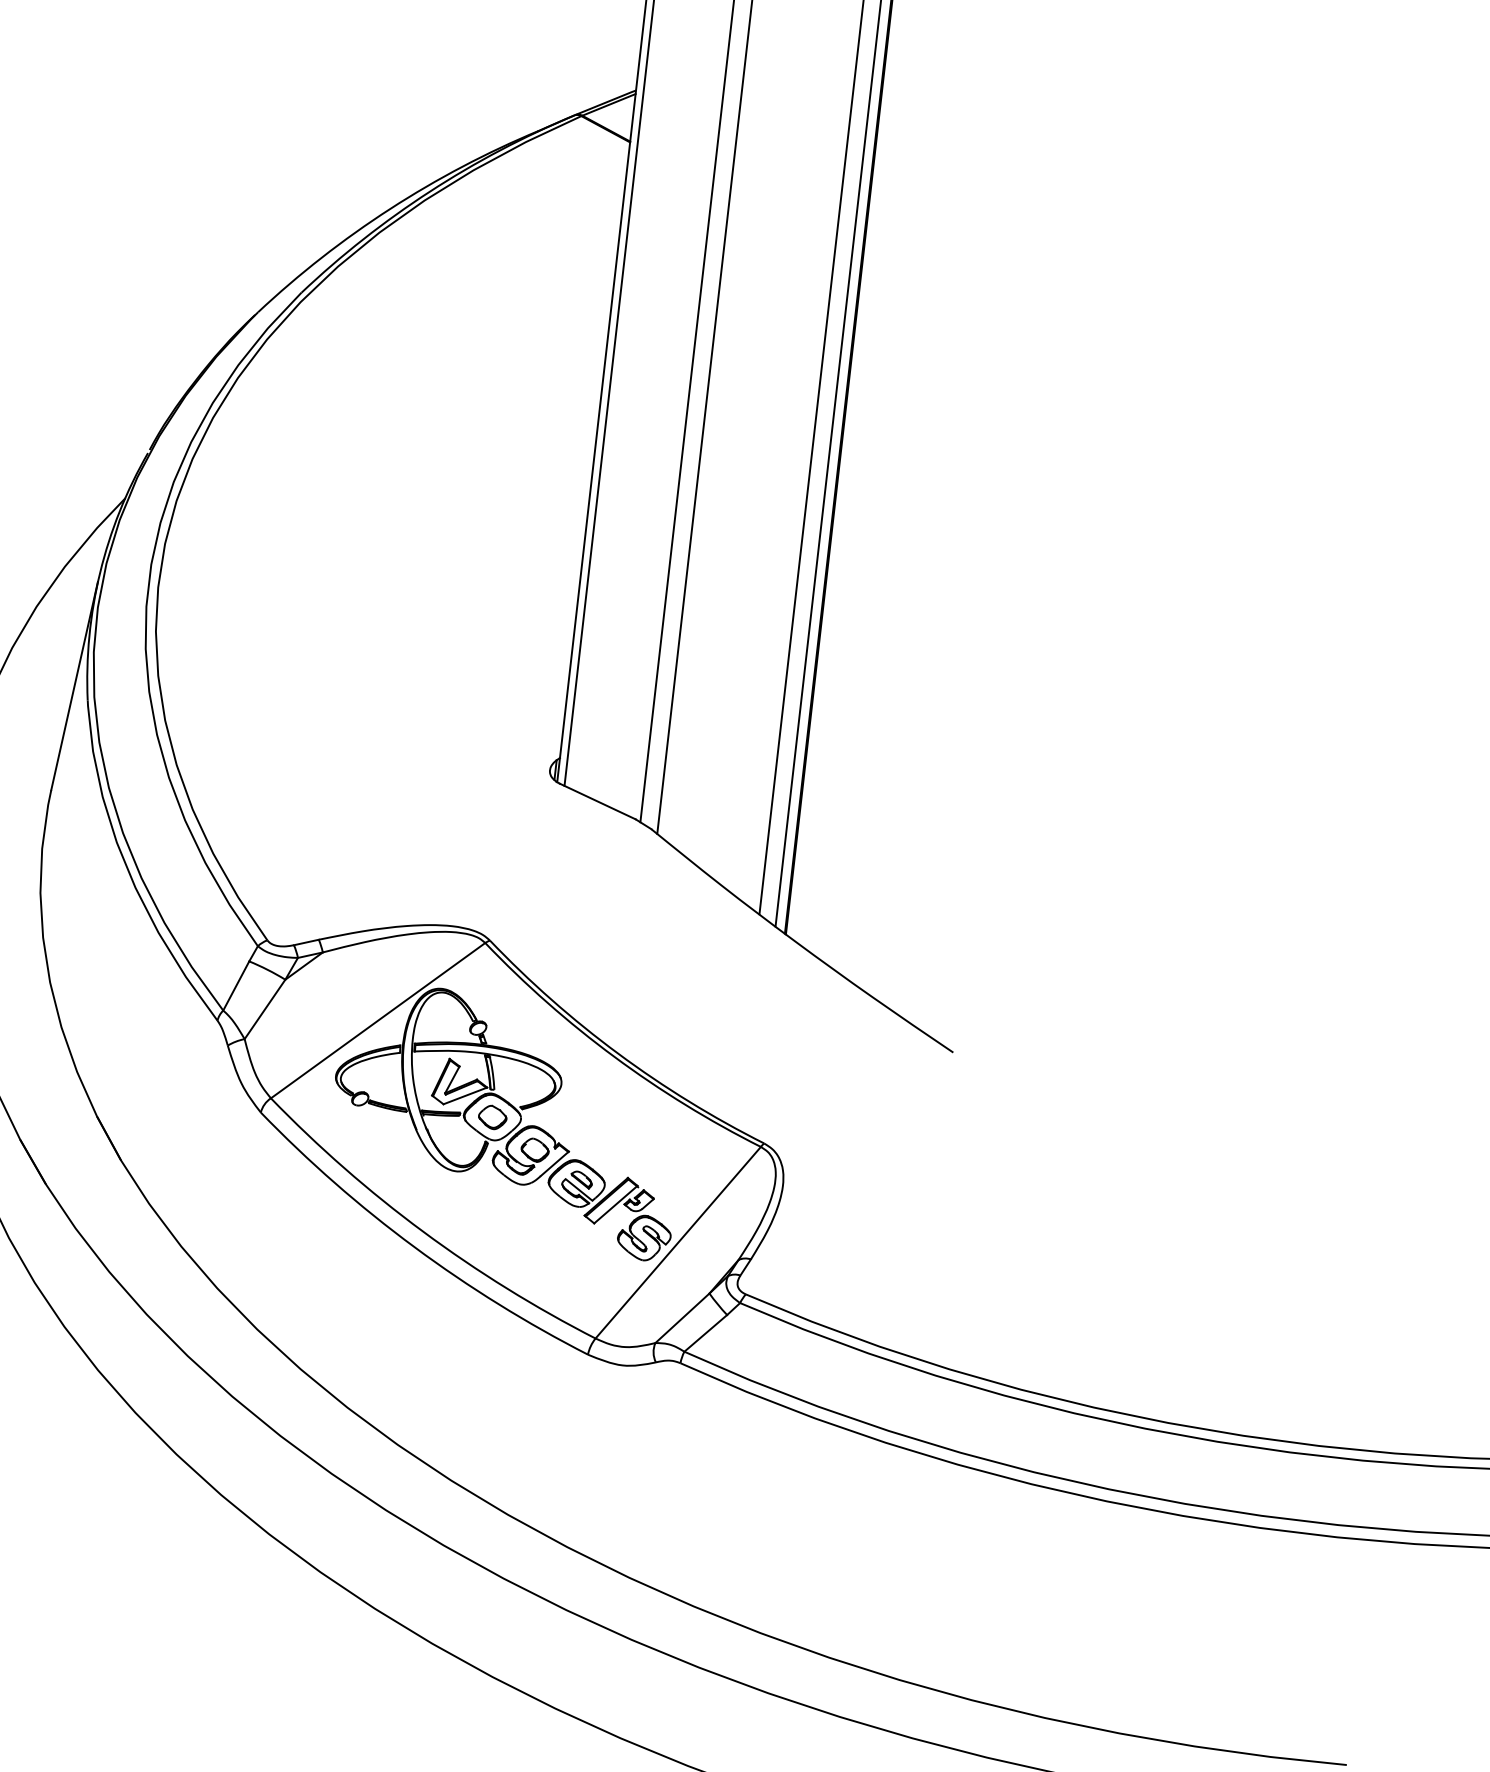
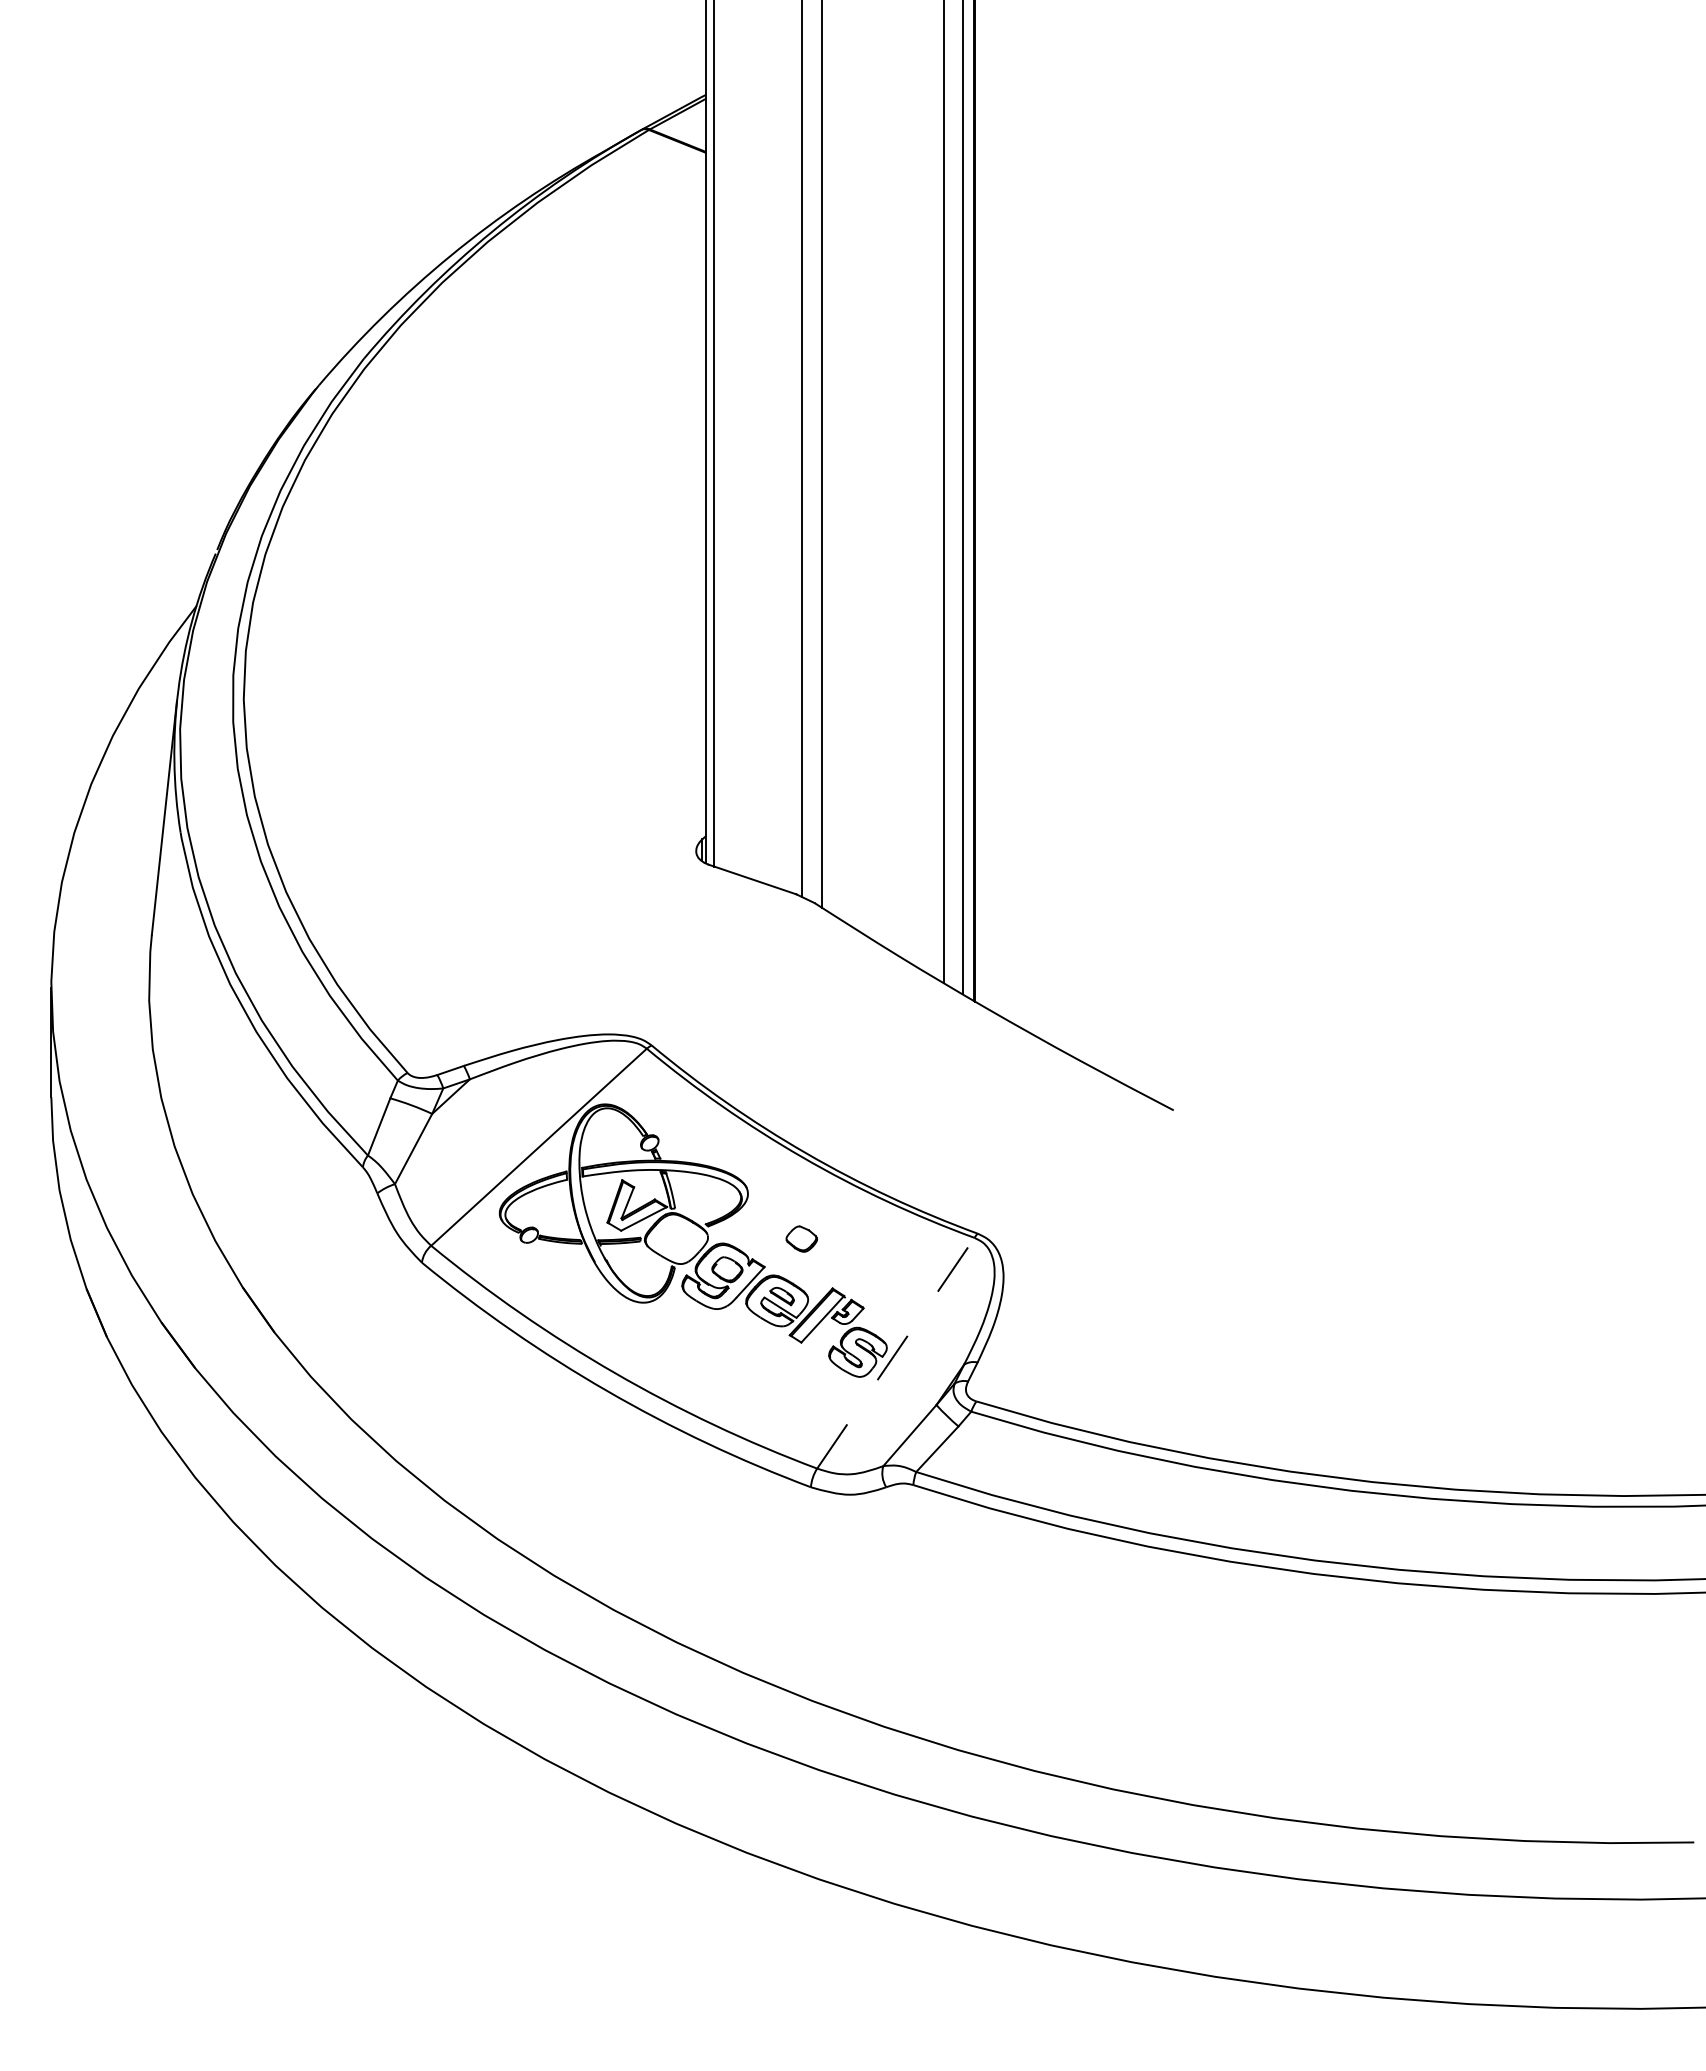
part: (492, 1116) -> (801, 1238), moved
line: (677, 1242) -> (895, 1353), solid -> dashed

